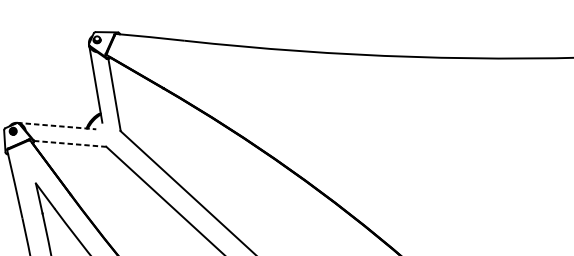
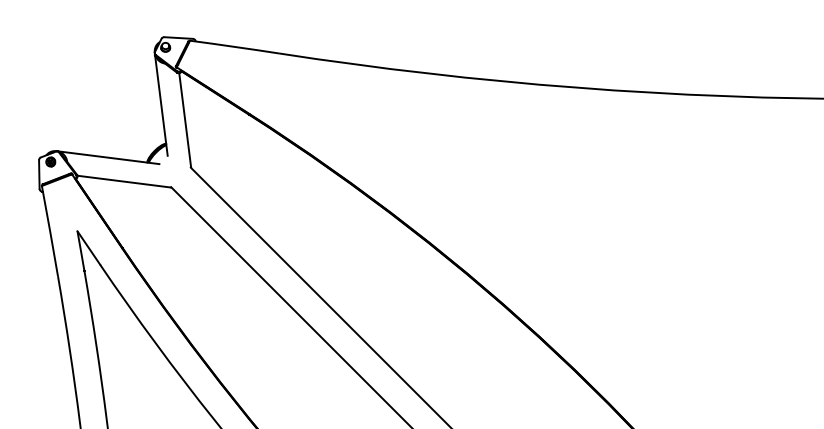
line: (57, 125) -> (108, 157), dashed -> solid
line: (69, 143) -> (123, 181), dashed -> solid

